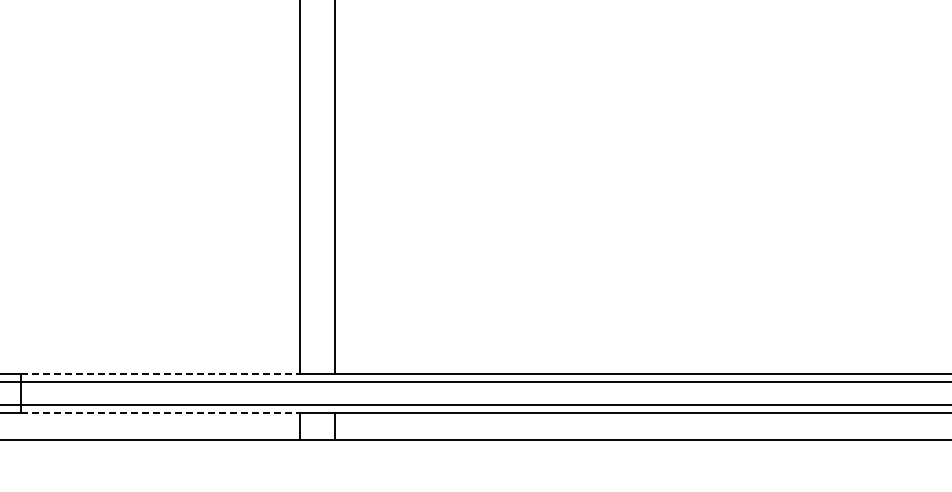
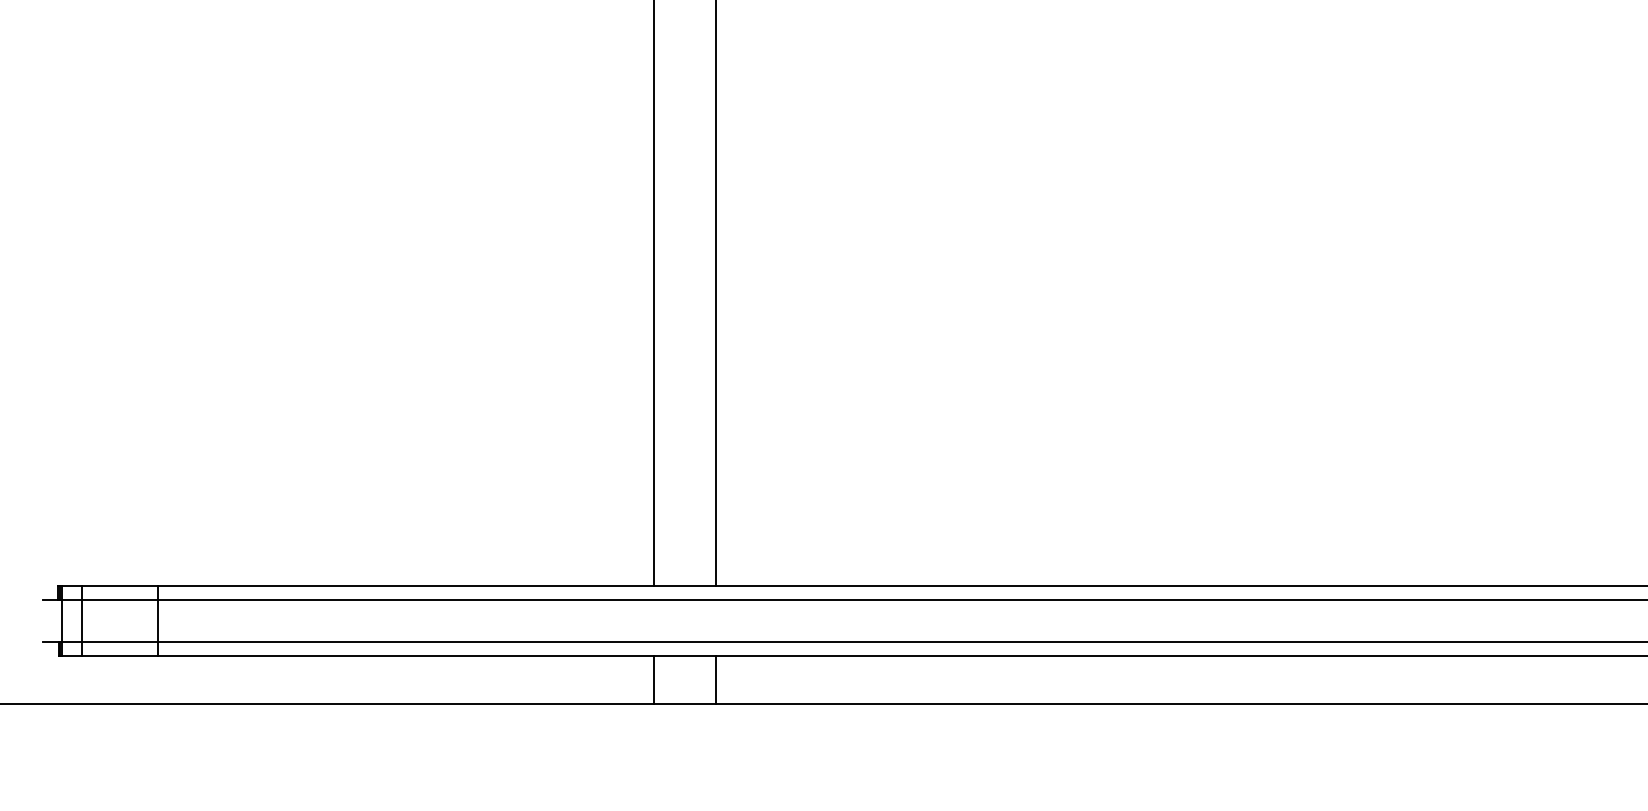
line: (160, 373) -> (405, 585), dashed -> solid
line: (160, 413) -> (405, 656), dashed -> solid

